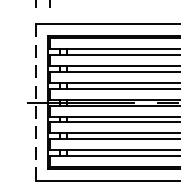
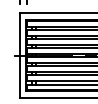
line: (35, 104) -> (19, 56), dashed -> solid

